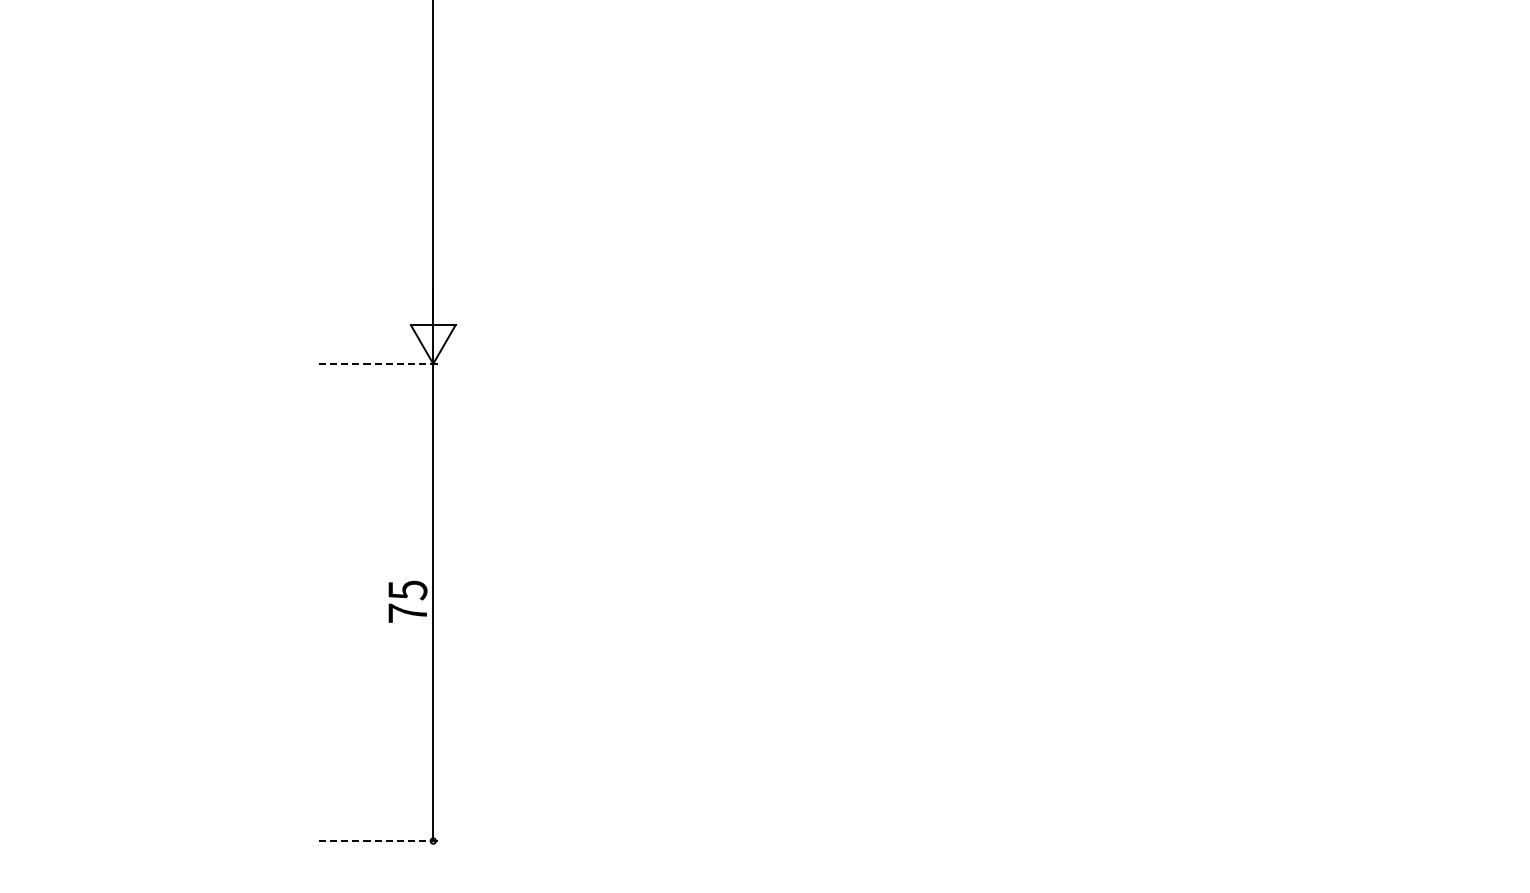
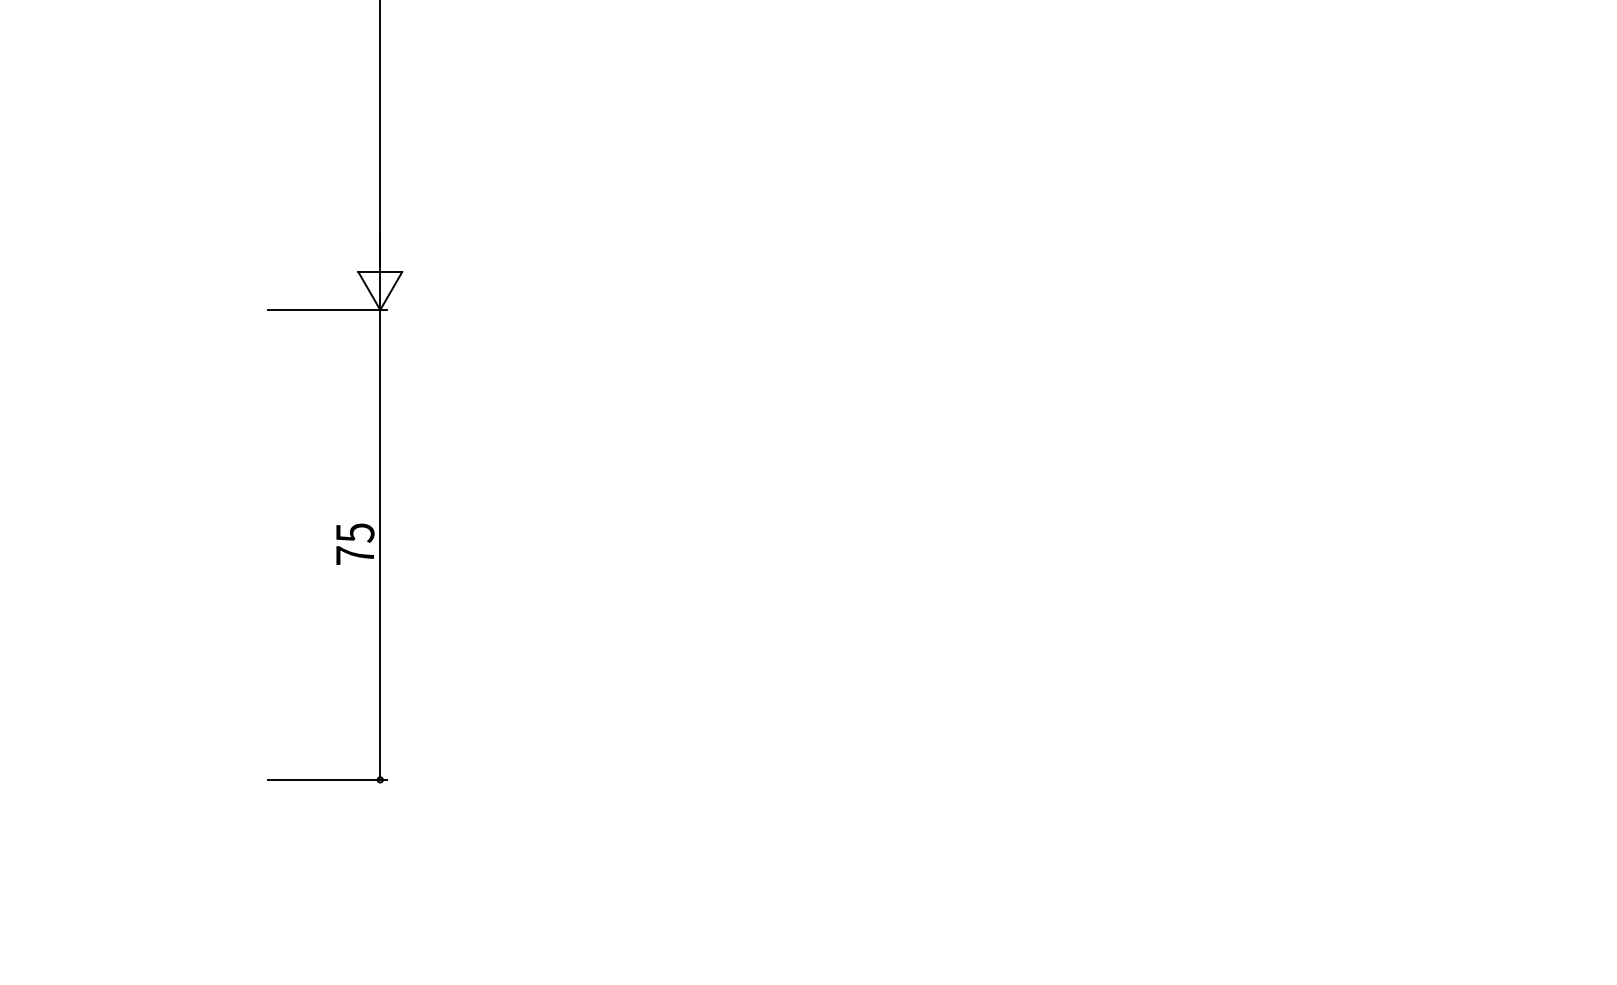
line: (379, 364) -> (327, 310), dashed -> solid
line: (379, 840) -> (327, 779), dashed -> solid

